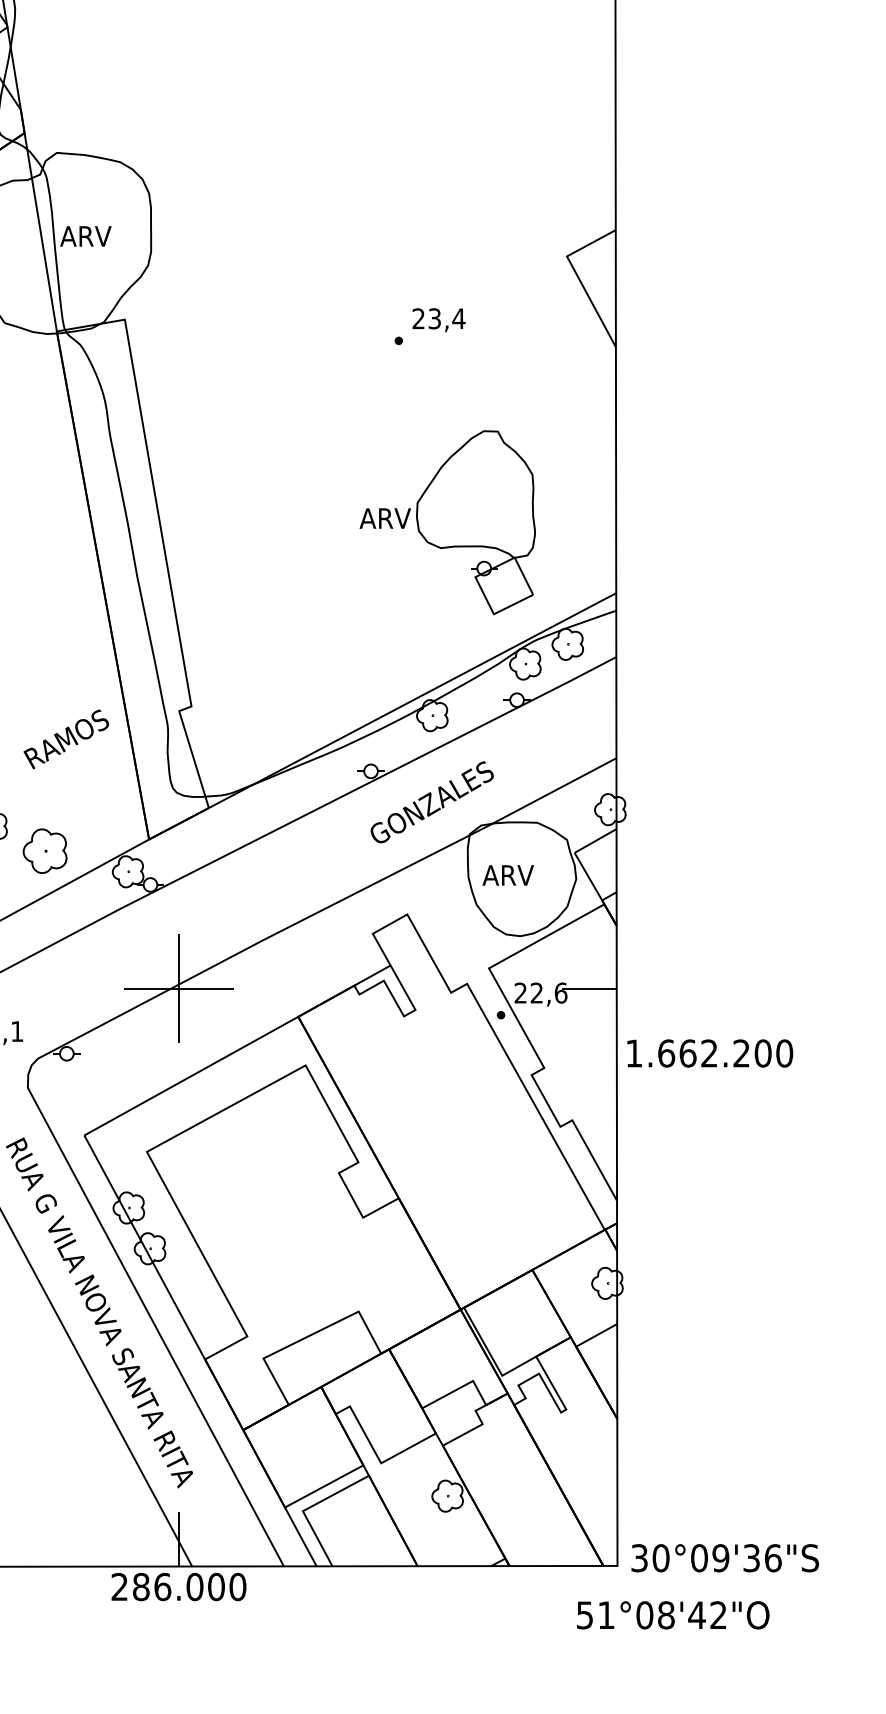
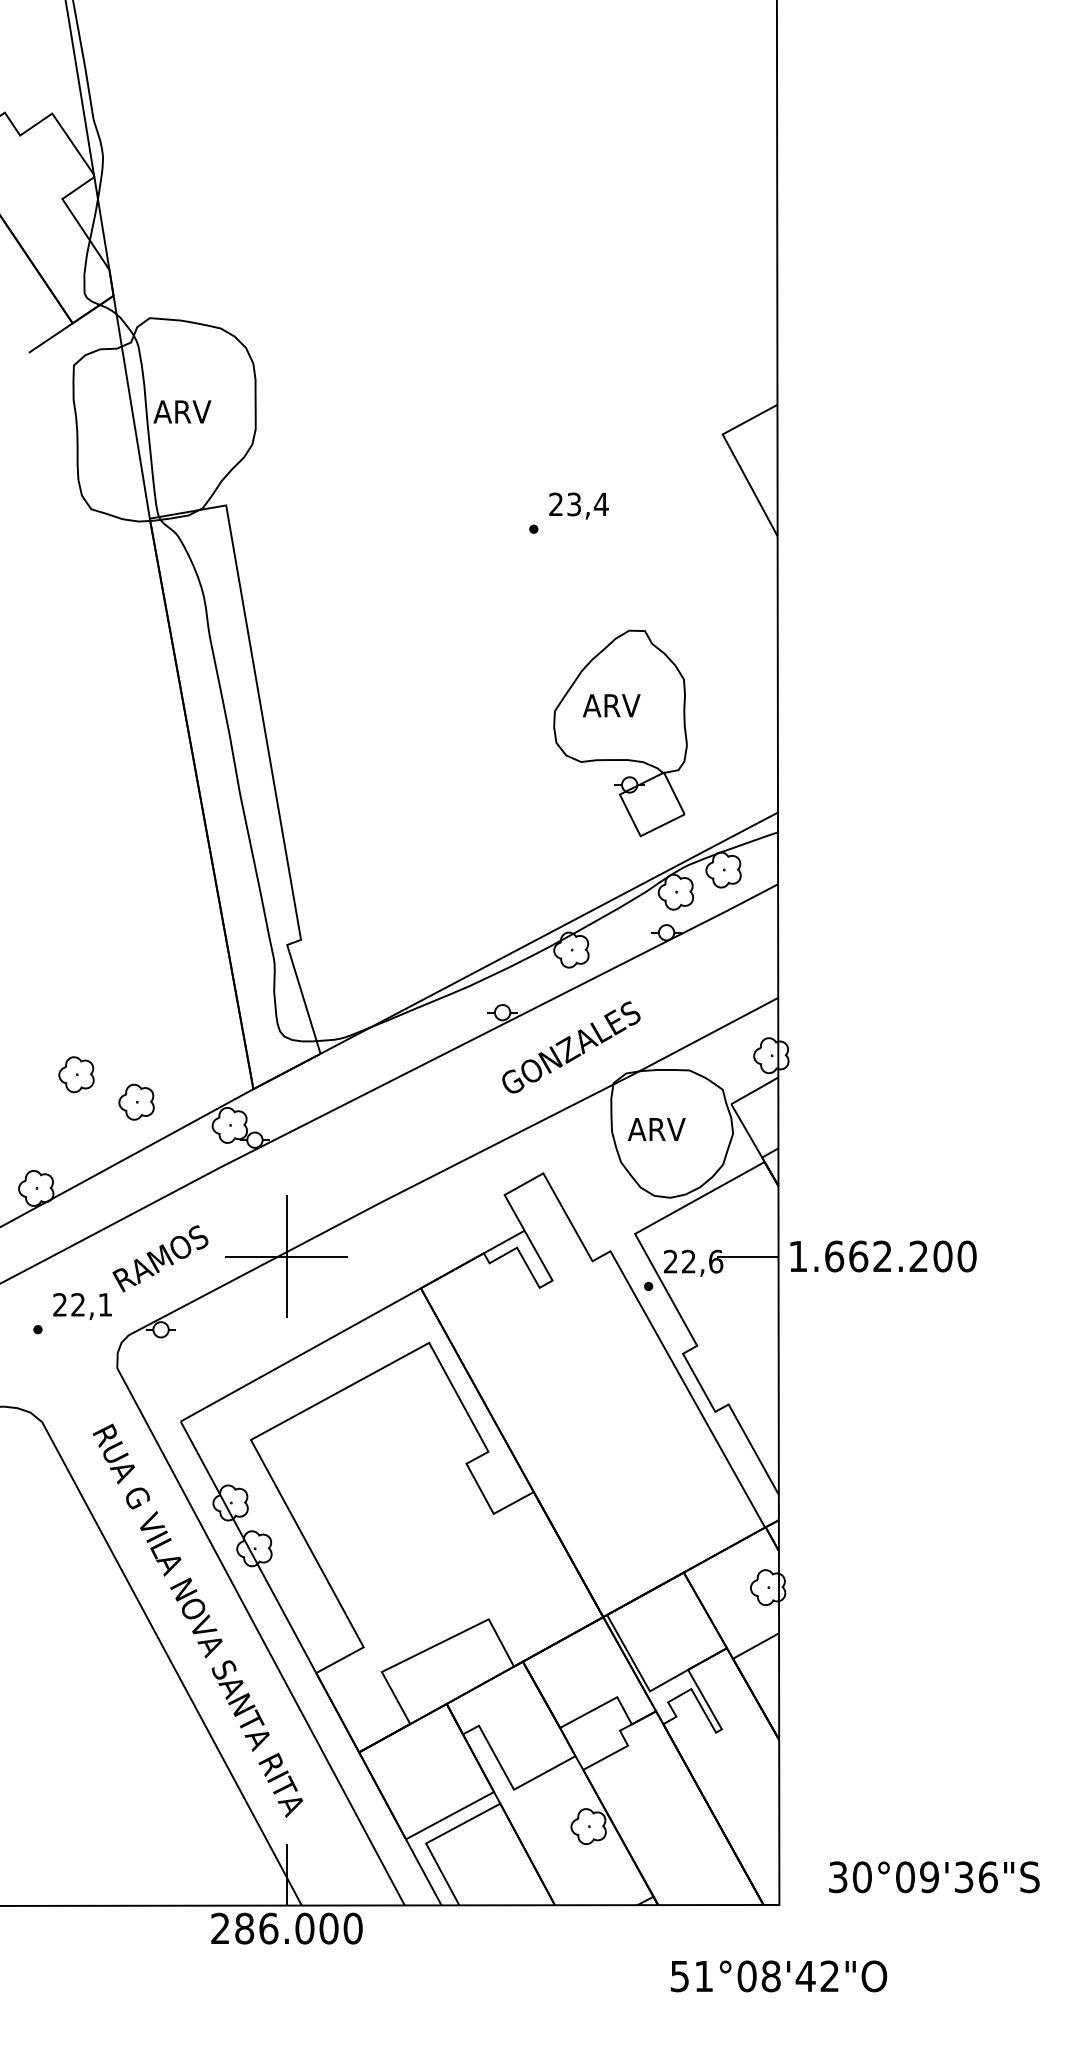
text: (385, 518) -> (611, 705), moved
text: (66, 739) -> (160, 1258), moved
part: (44, 850) -> (136, 1101), size x0.71
text: (710, 1053) -> (883, 1256), moved
text: (725, 1558) -> (934, 1877), moved
text: (672, 1615) -> (778, 1976), moved

